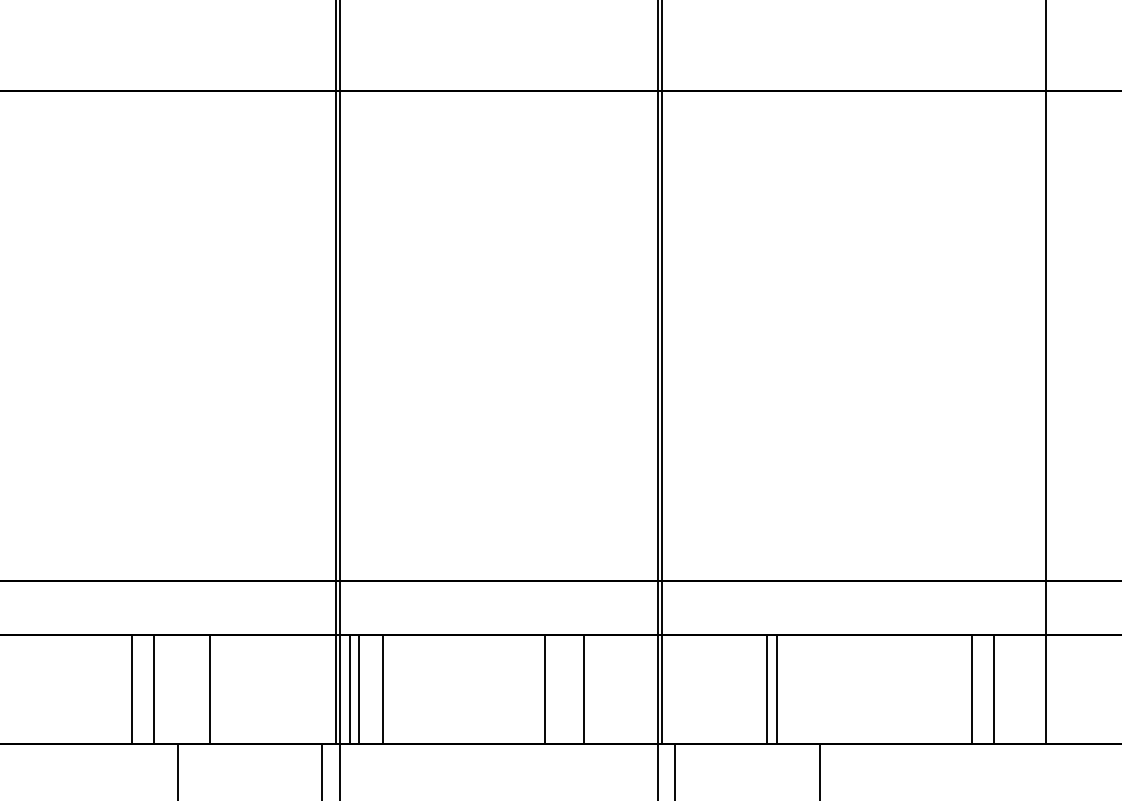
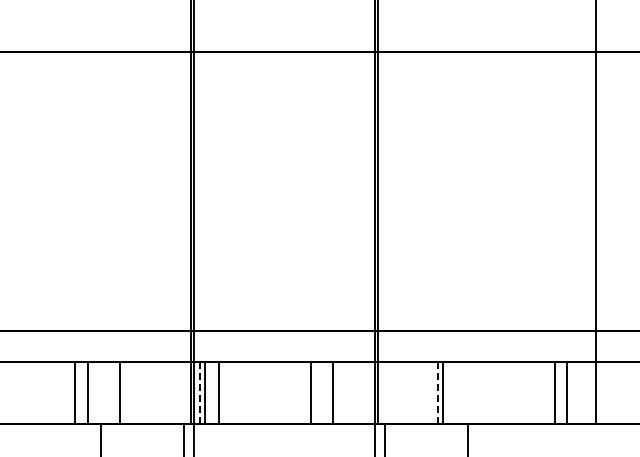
line: (349, 689) -> (199, 393), solid -> dashed
line: (766, 689) -> (437, 393), solid -> dashed

